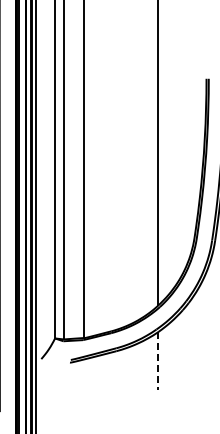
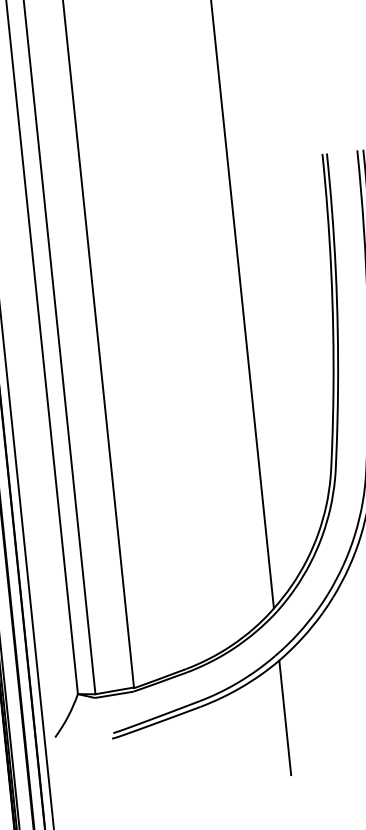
line: (158, 361) -> (285, 718), dashed -> solid

